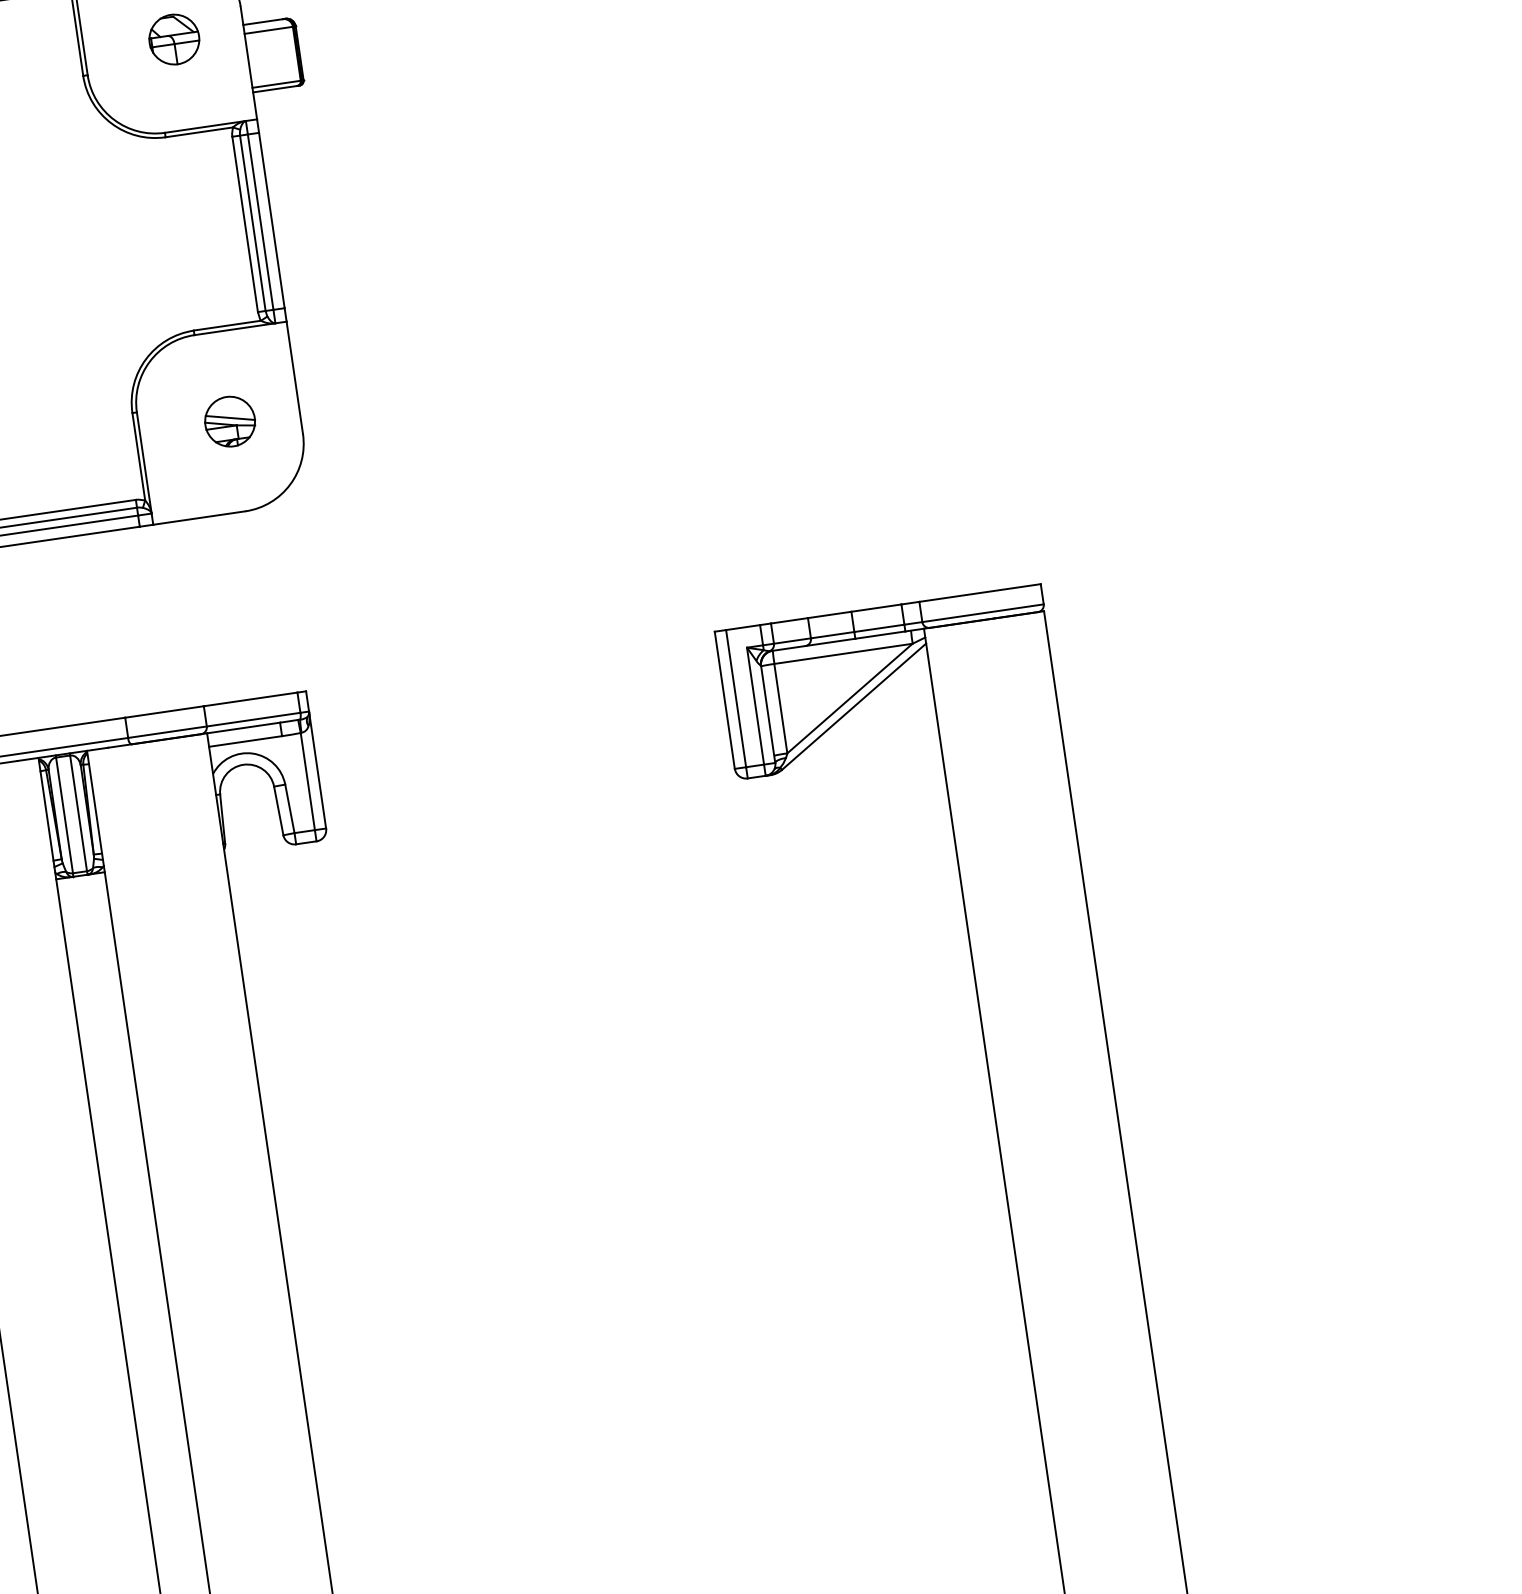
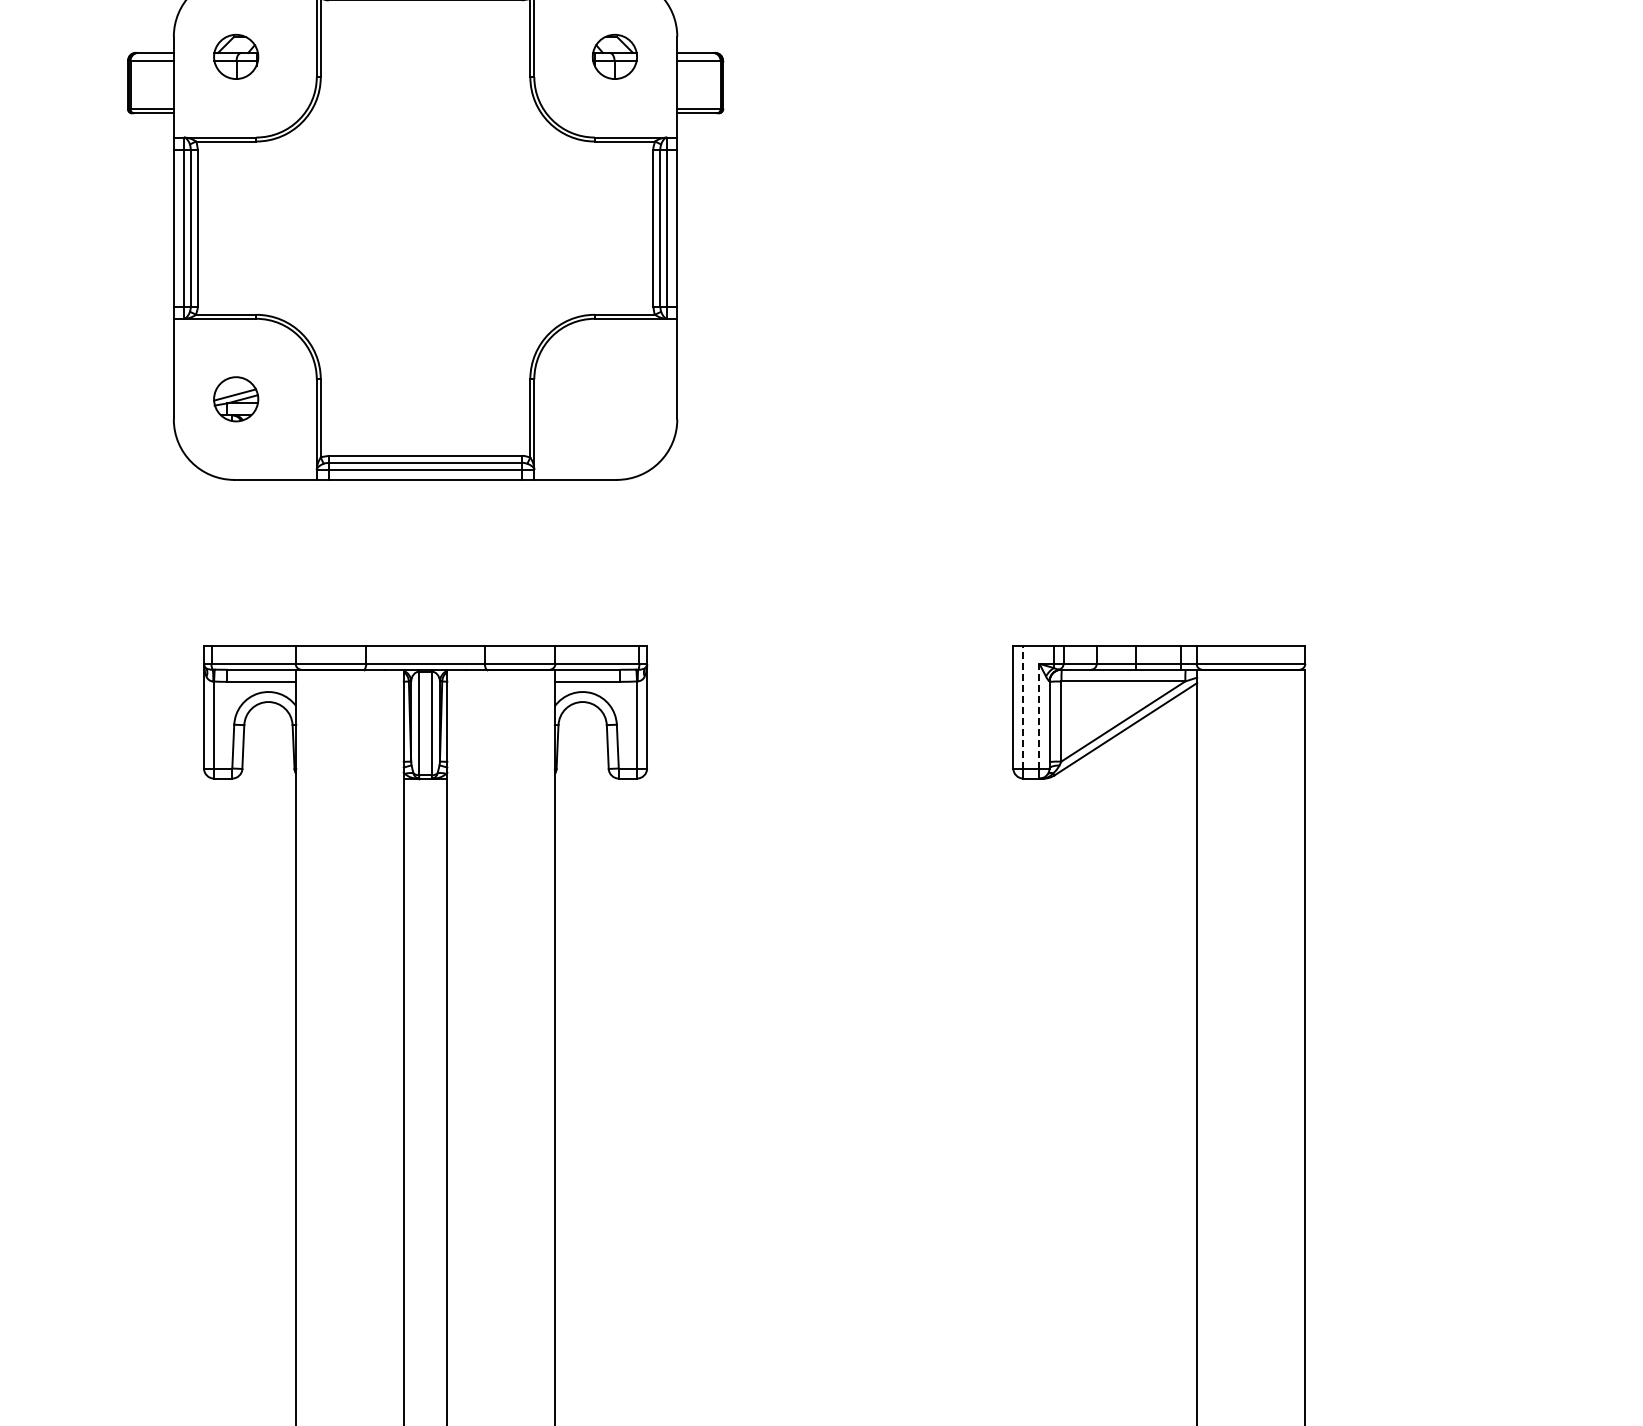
part: (229, 421) -> (614, 399), removed
line: (736, 698) -> (1023, 706), solid -> dashed
line: (755, 705) -> (1039, 715), solid -> dashed

